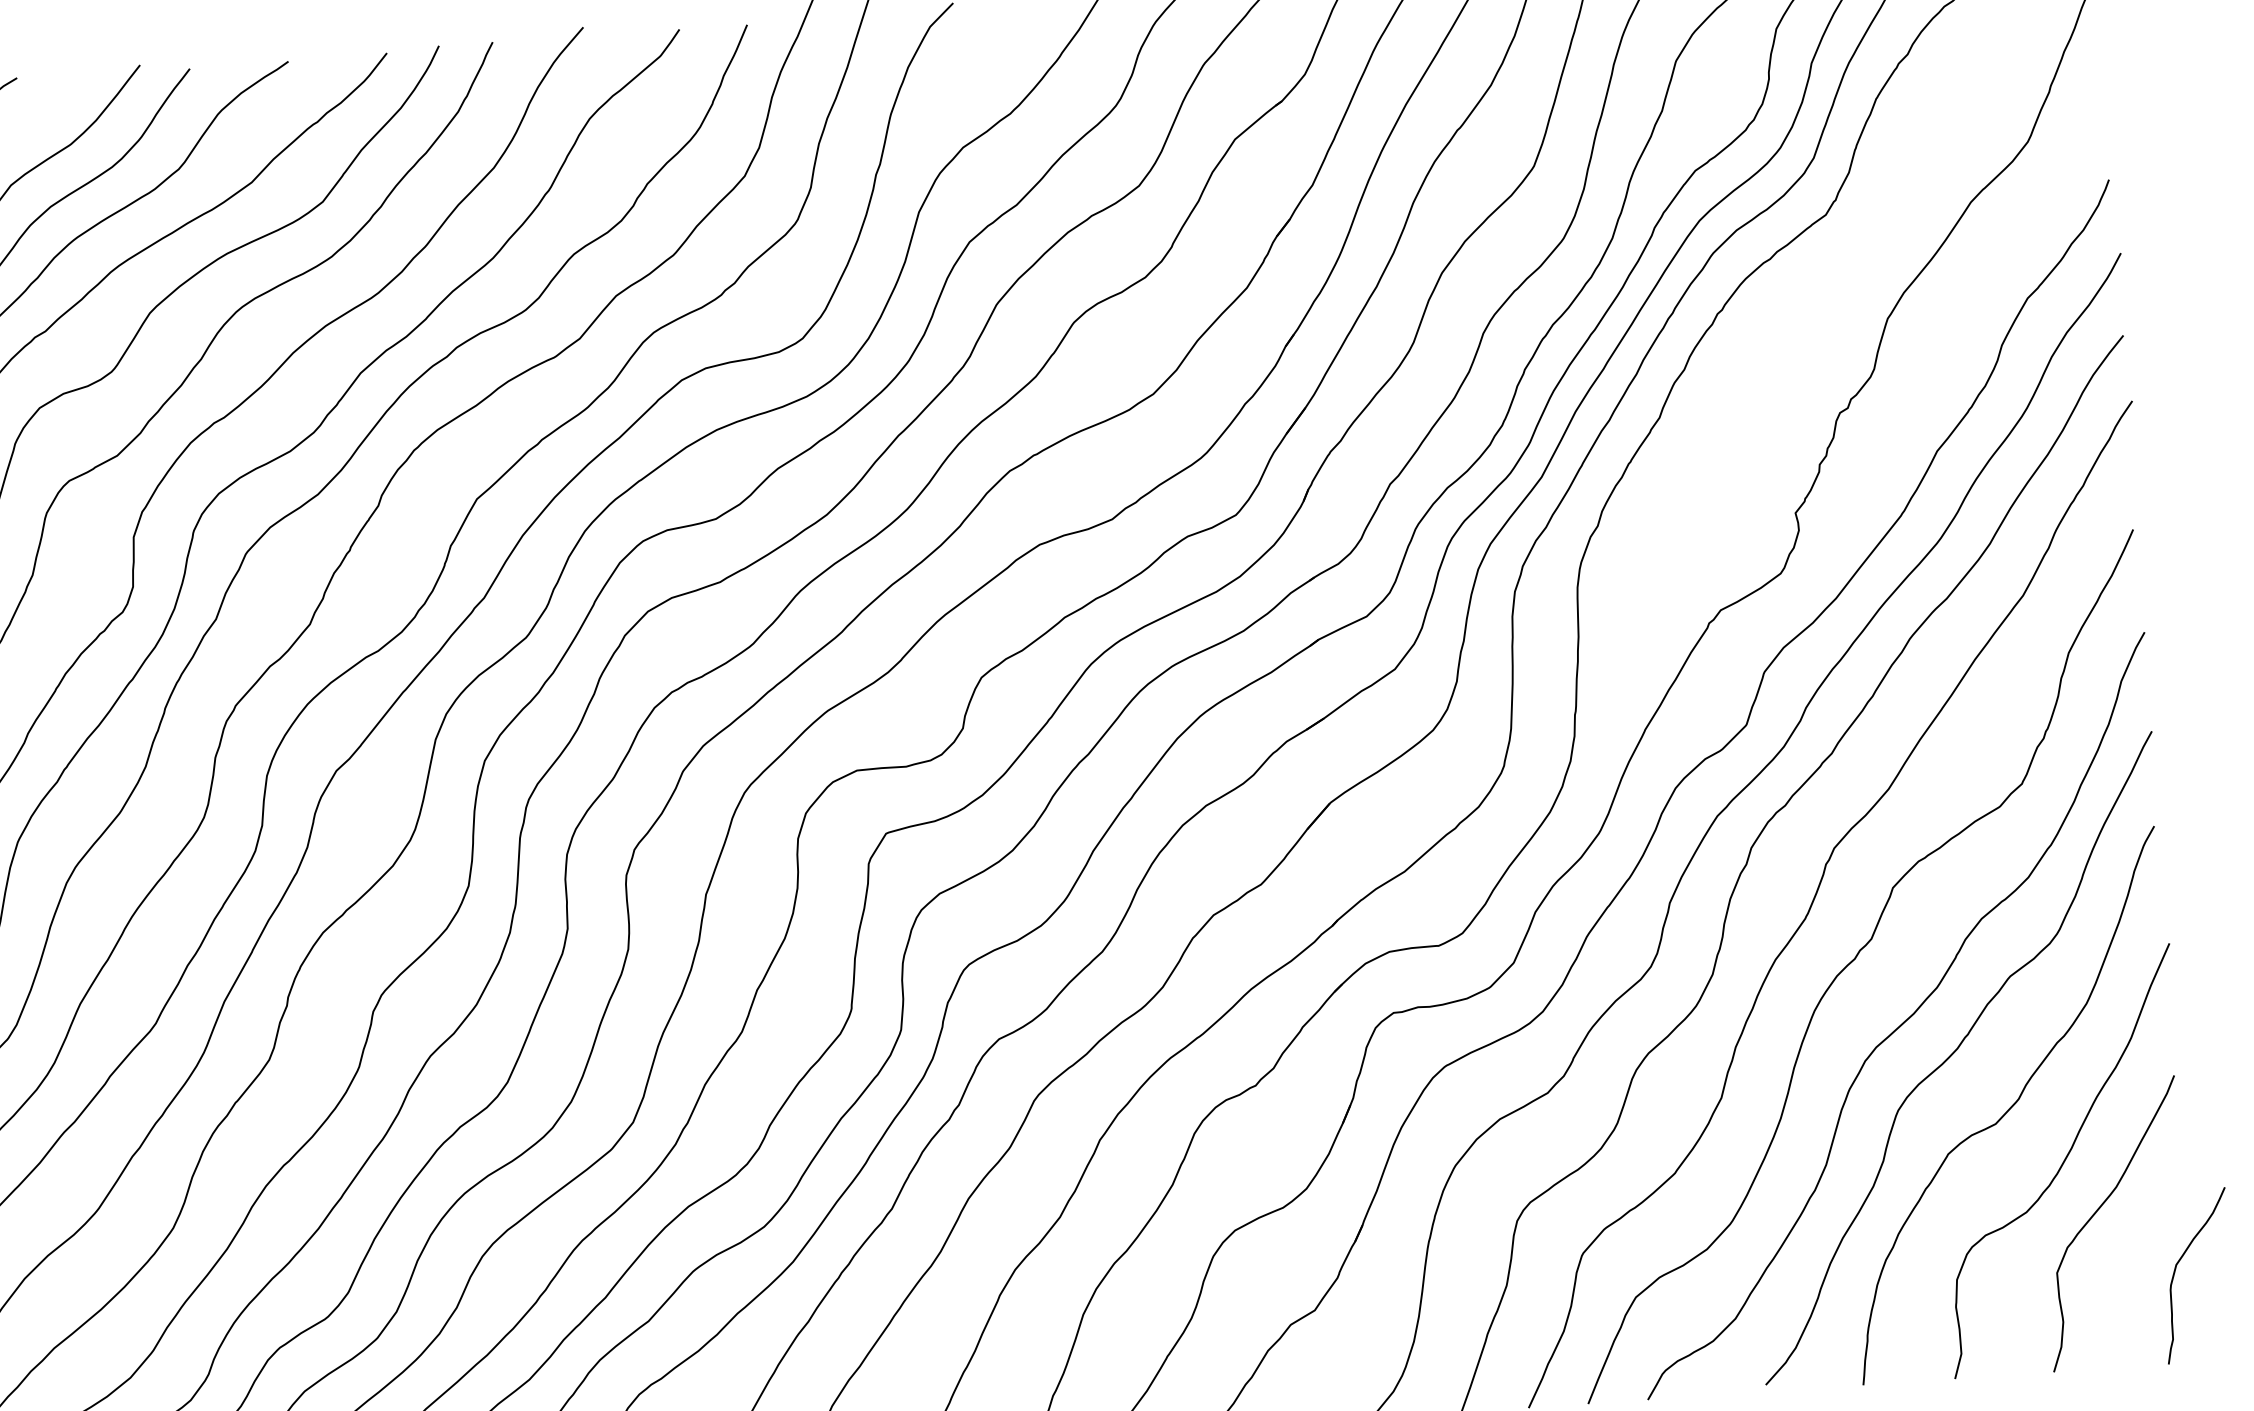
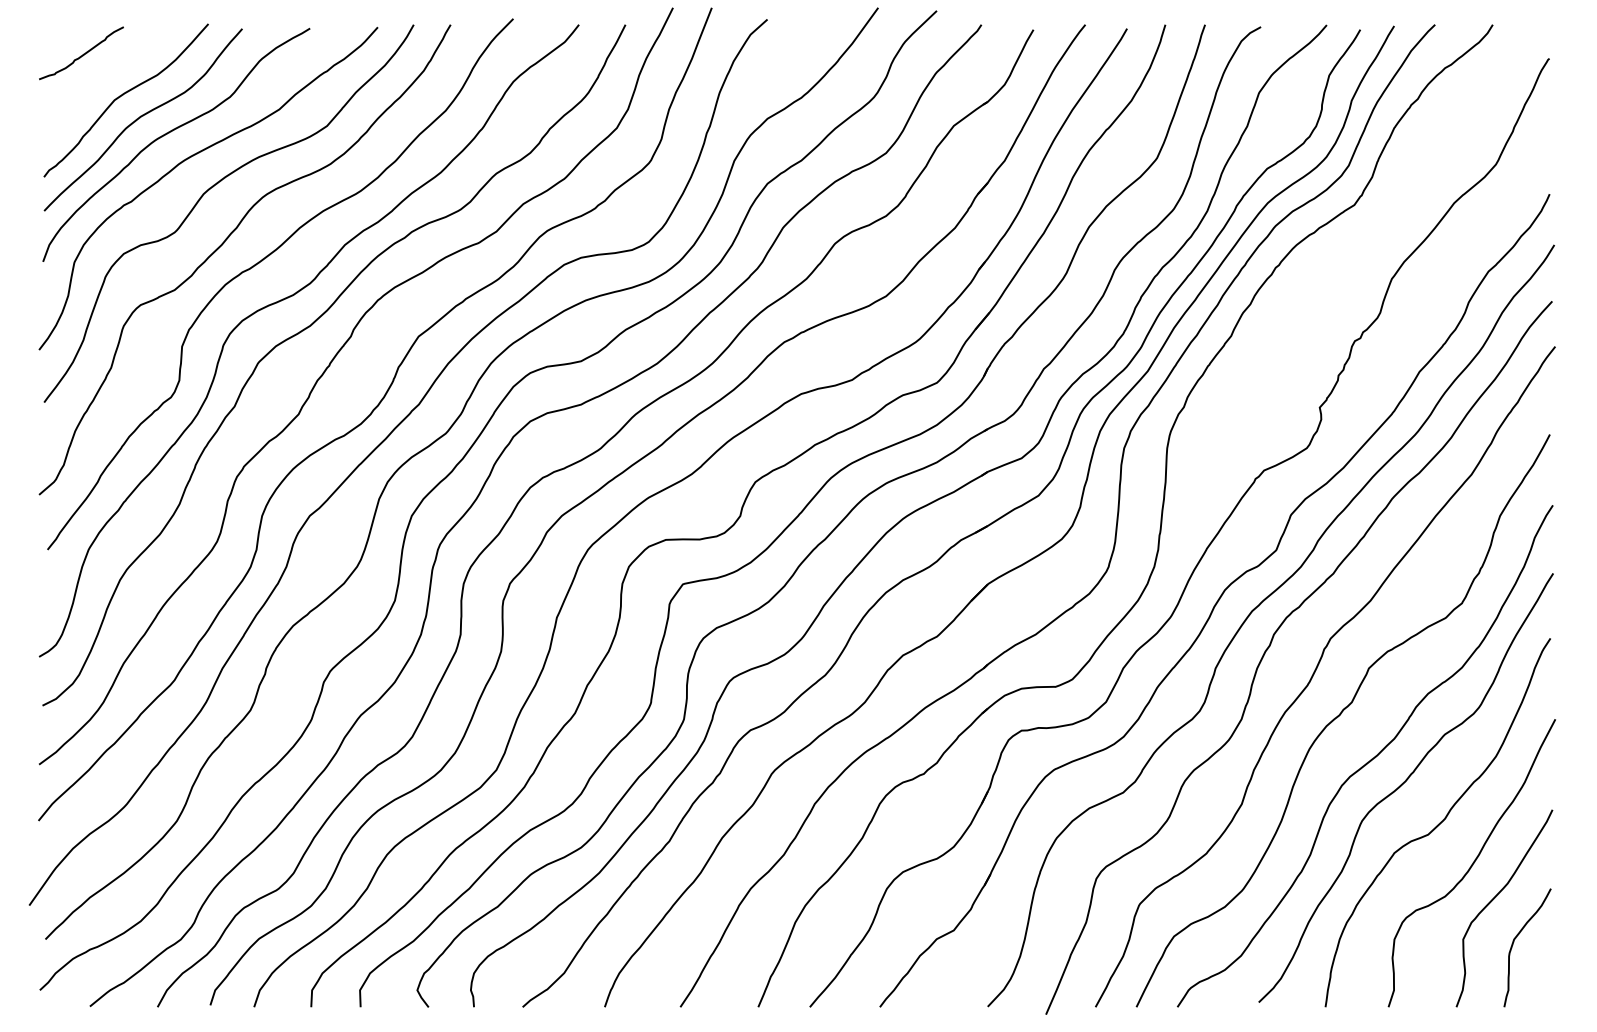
curve: (2177, 1269) -> (1514, 942), moved

